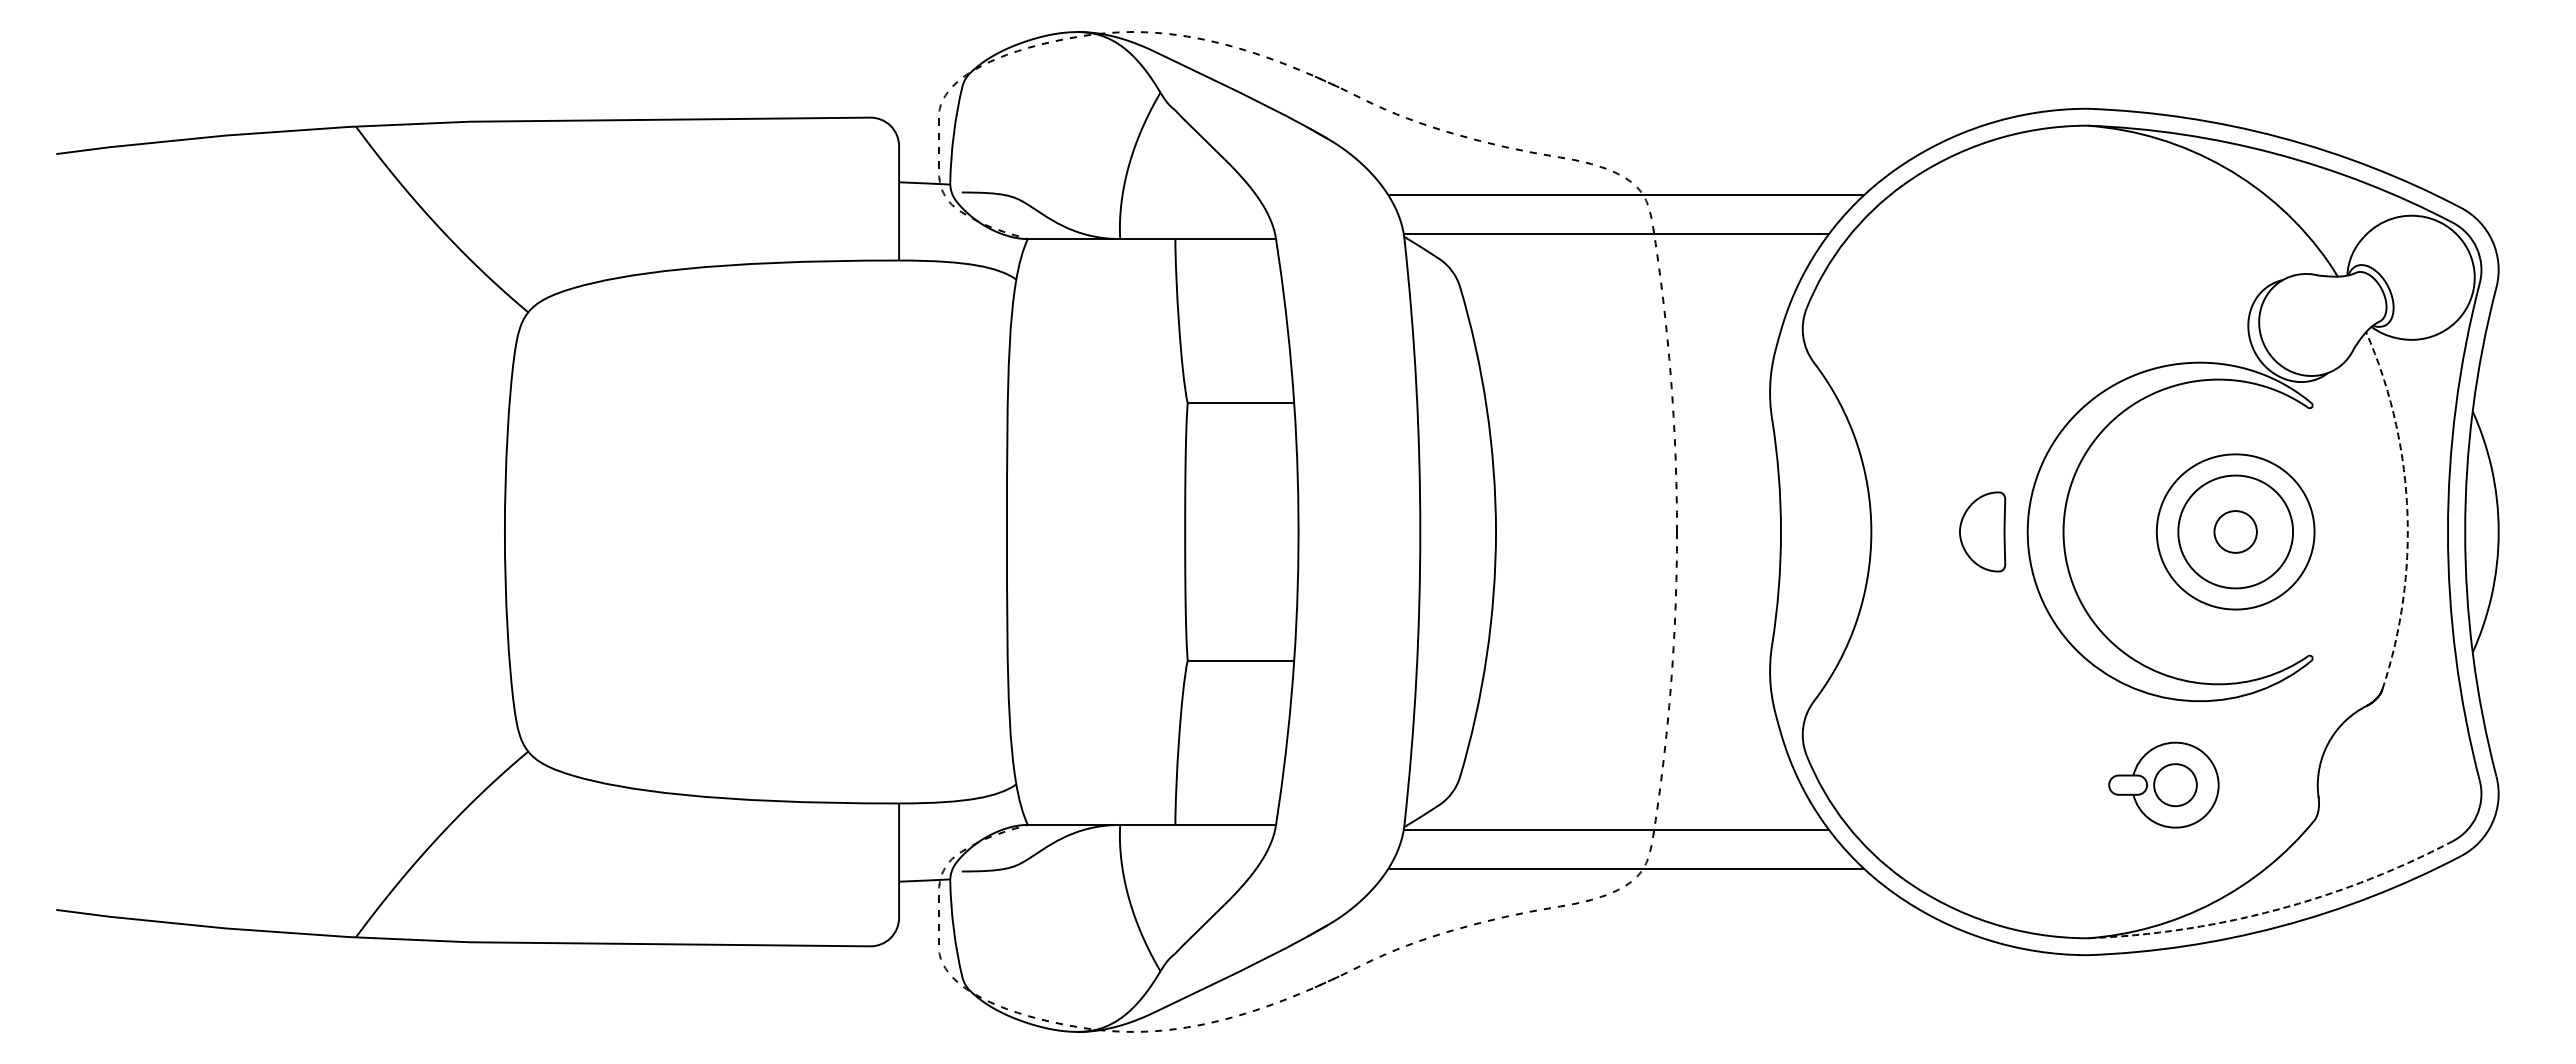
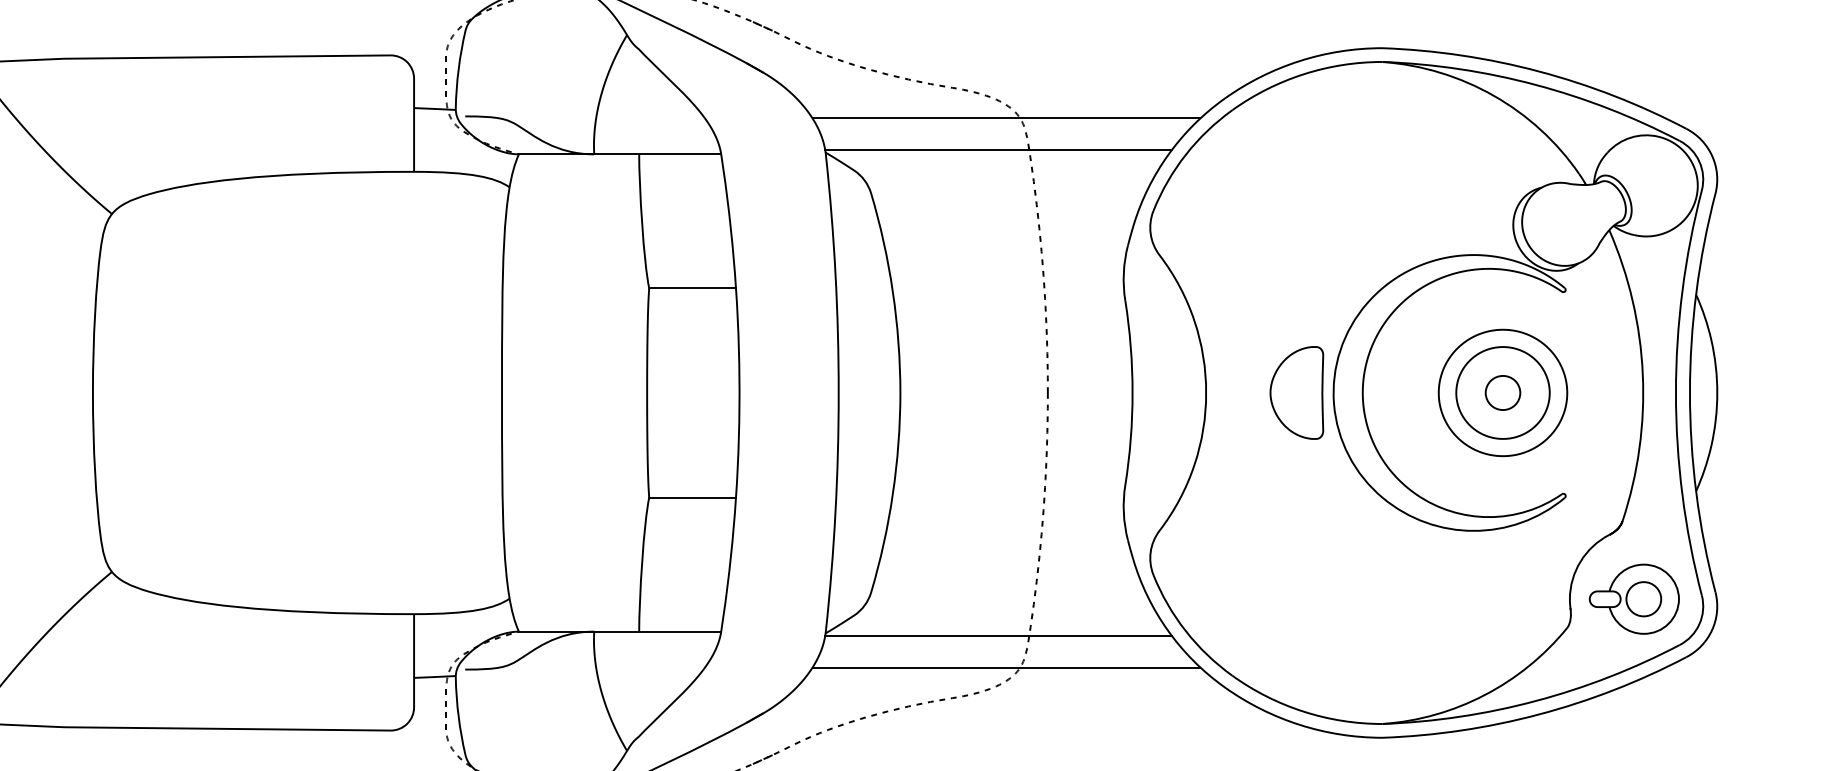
arc: (2407, 509) -> (1642, 374), dashed -> solid
part: (1982, 531) -> (1296, 392), size x1.43
part: (2163, 784) -> (1634, 598), moved
arc: (2275, 910) -> (1535, 701), dashed -> solid

